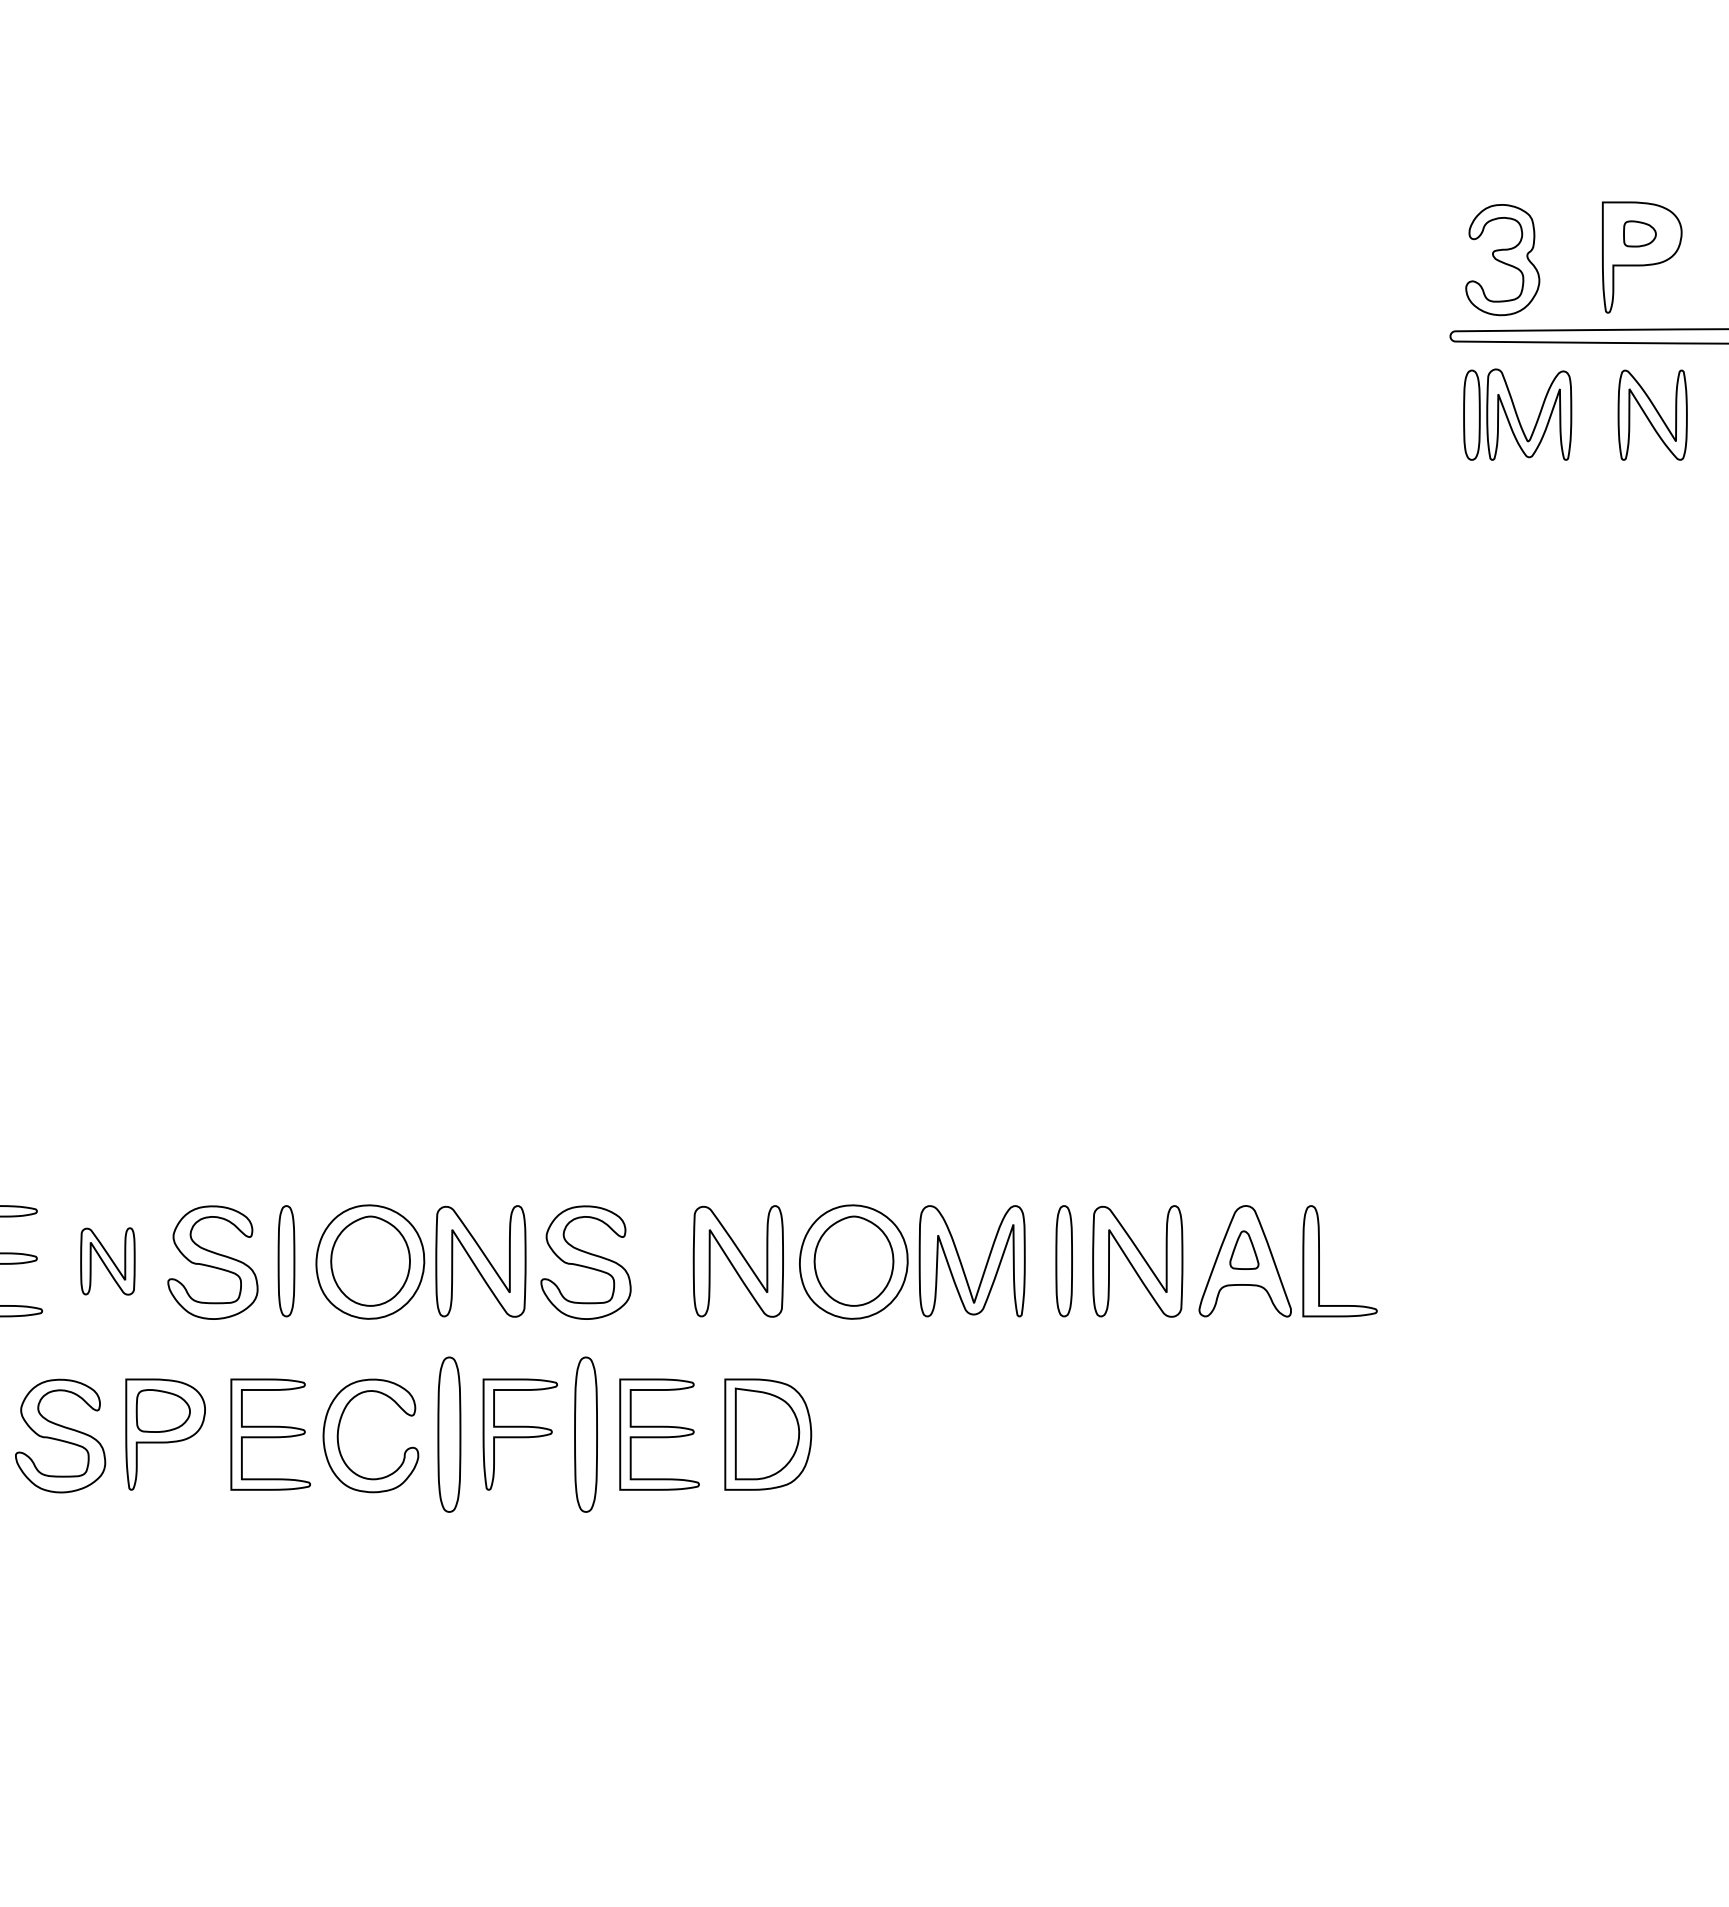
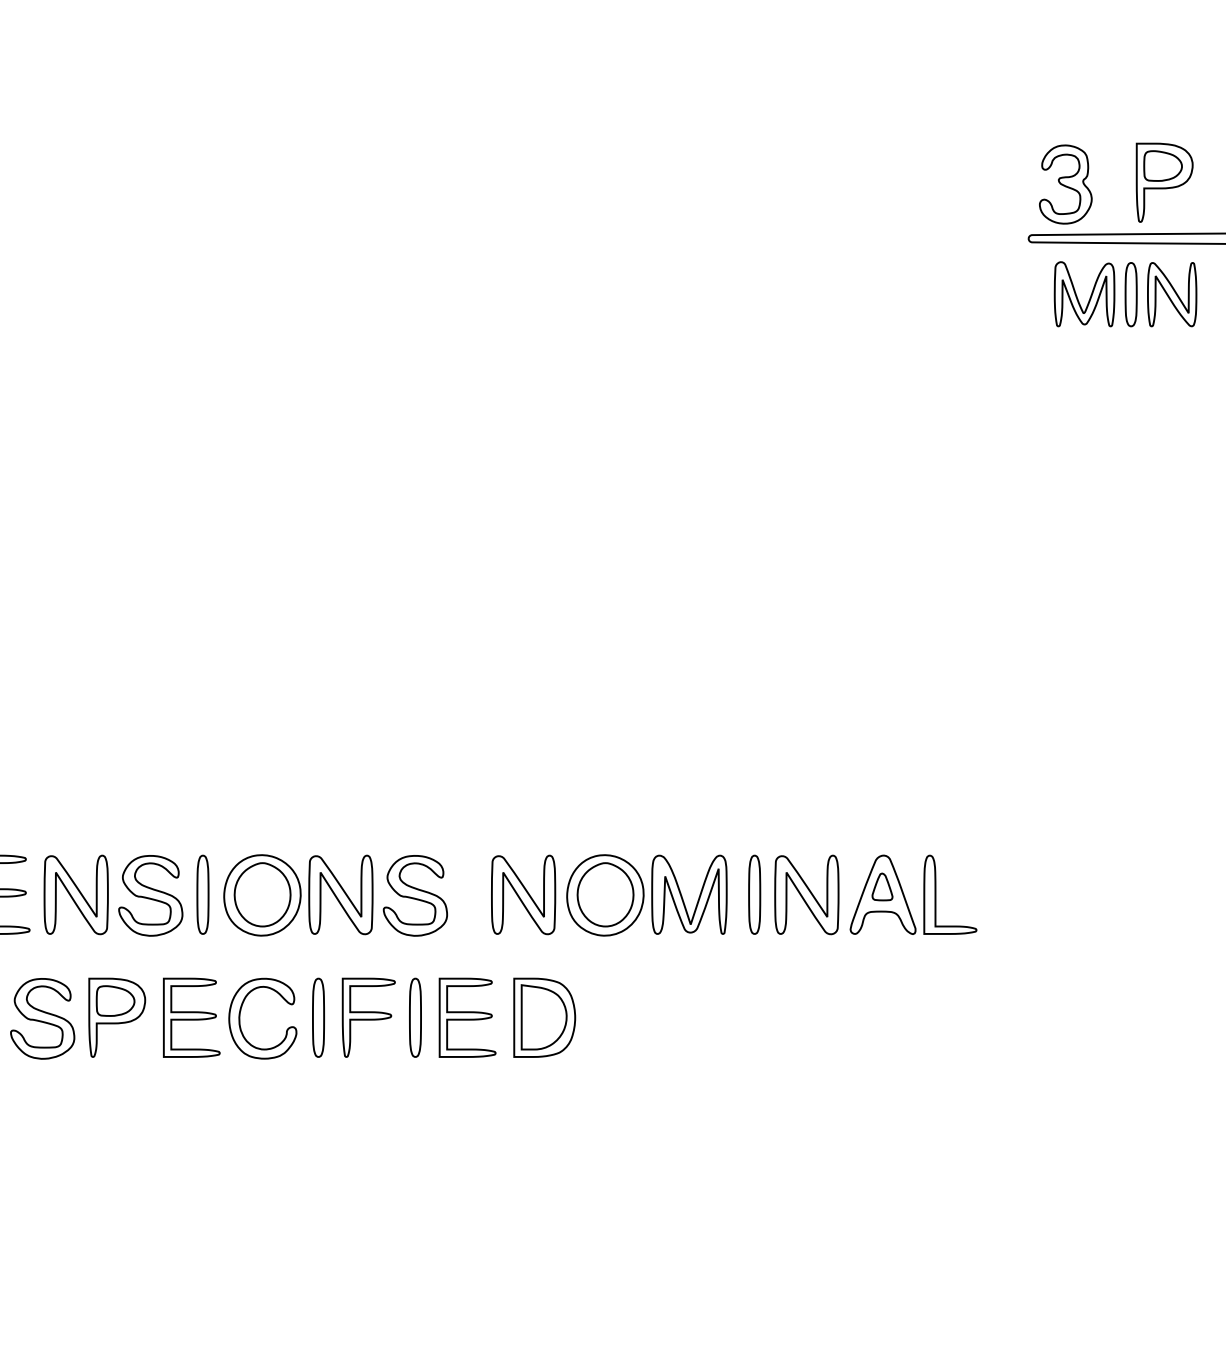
part: (1639, 233) -> (1162, 165), size x1.67
part: (1471, 414) -> (1130, 294), moved
part: (107, 1261) -> (75, 894), size x1.67
part: (449, 1434) -> (318, 1017), size x0.71
part: (585, 1434) -> (415, 1017), size x0.71

